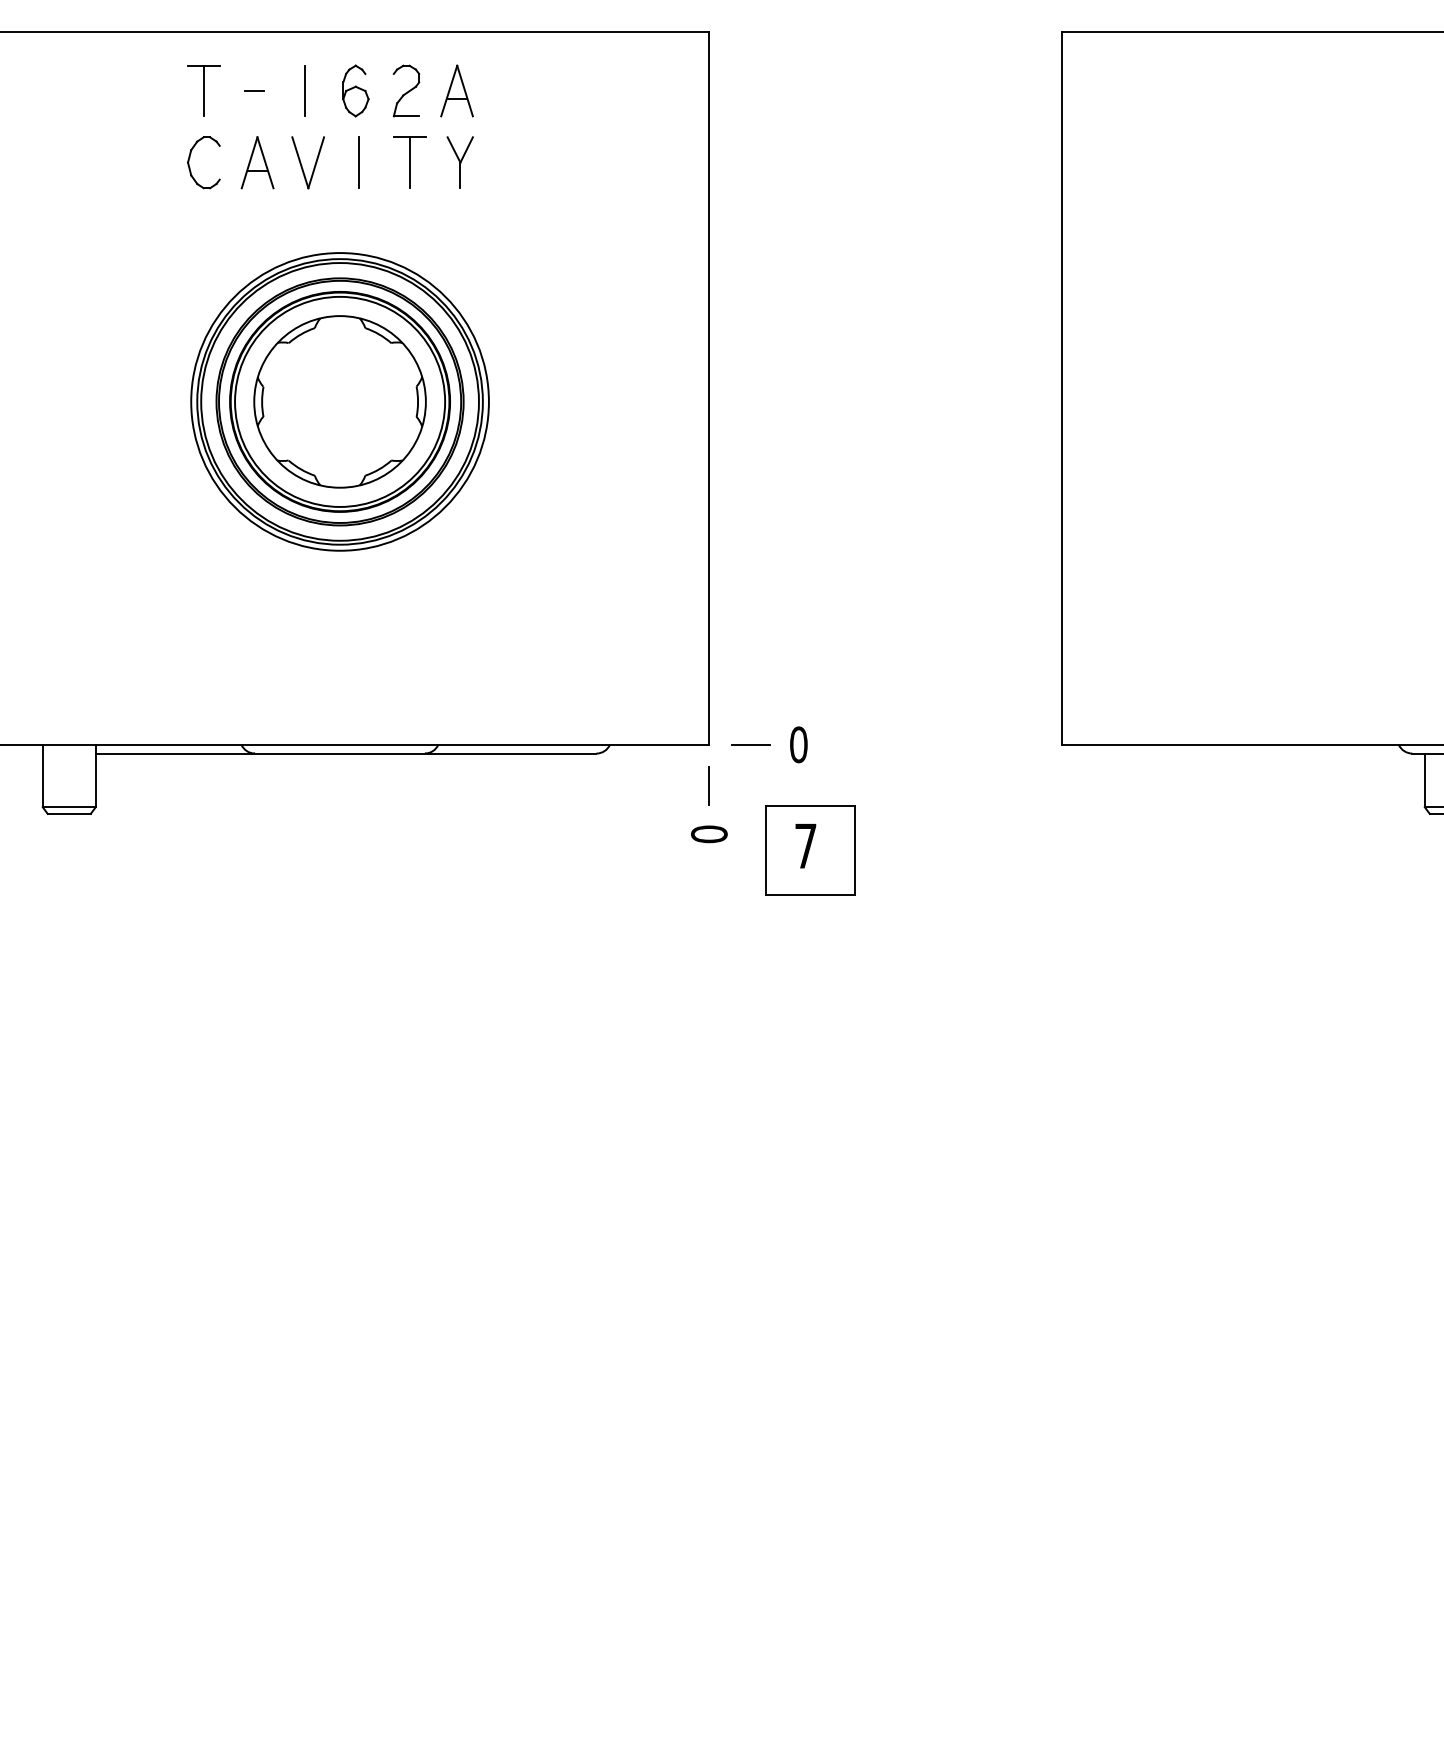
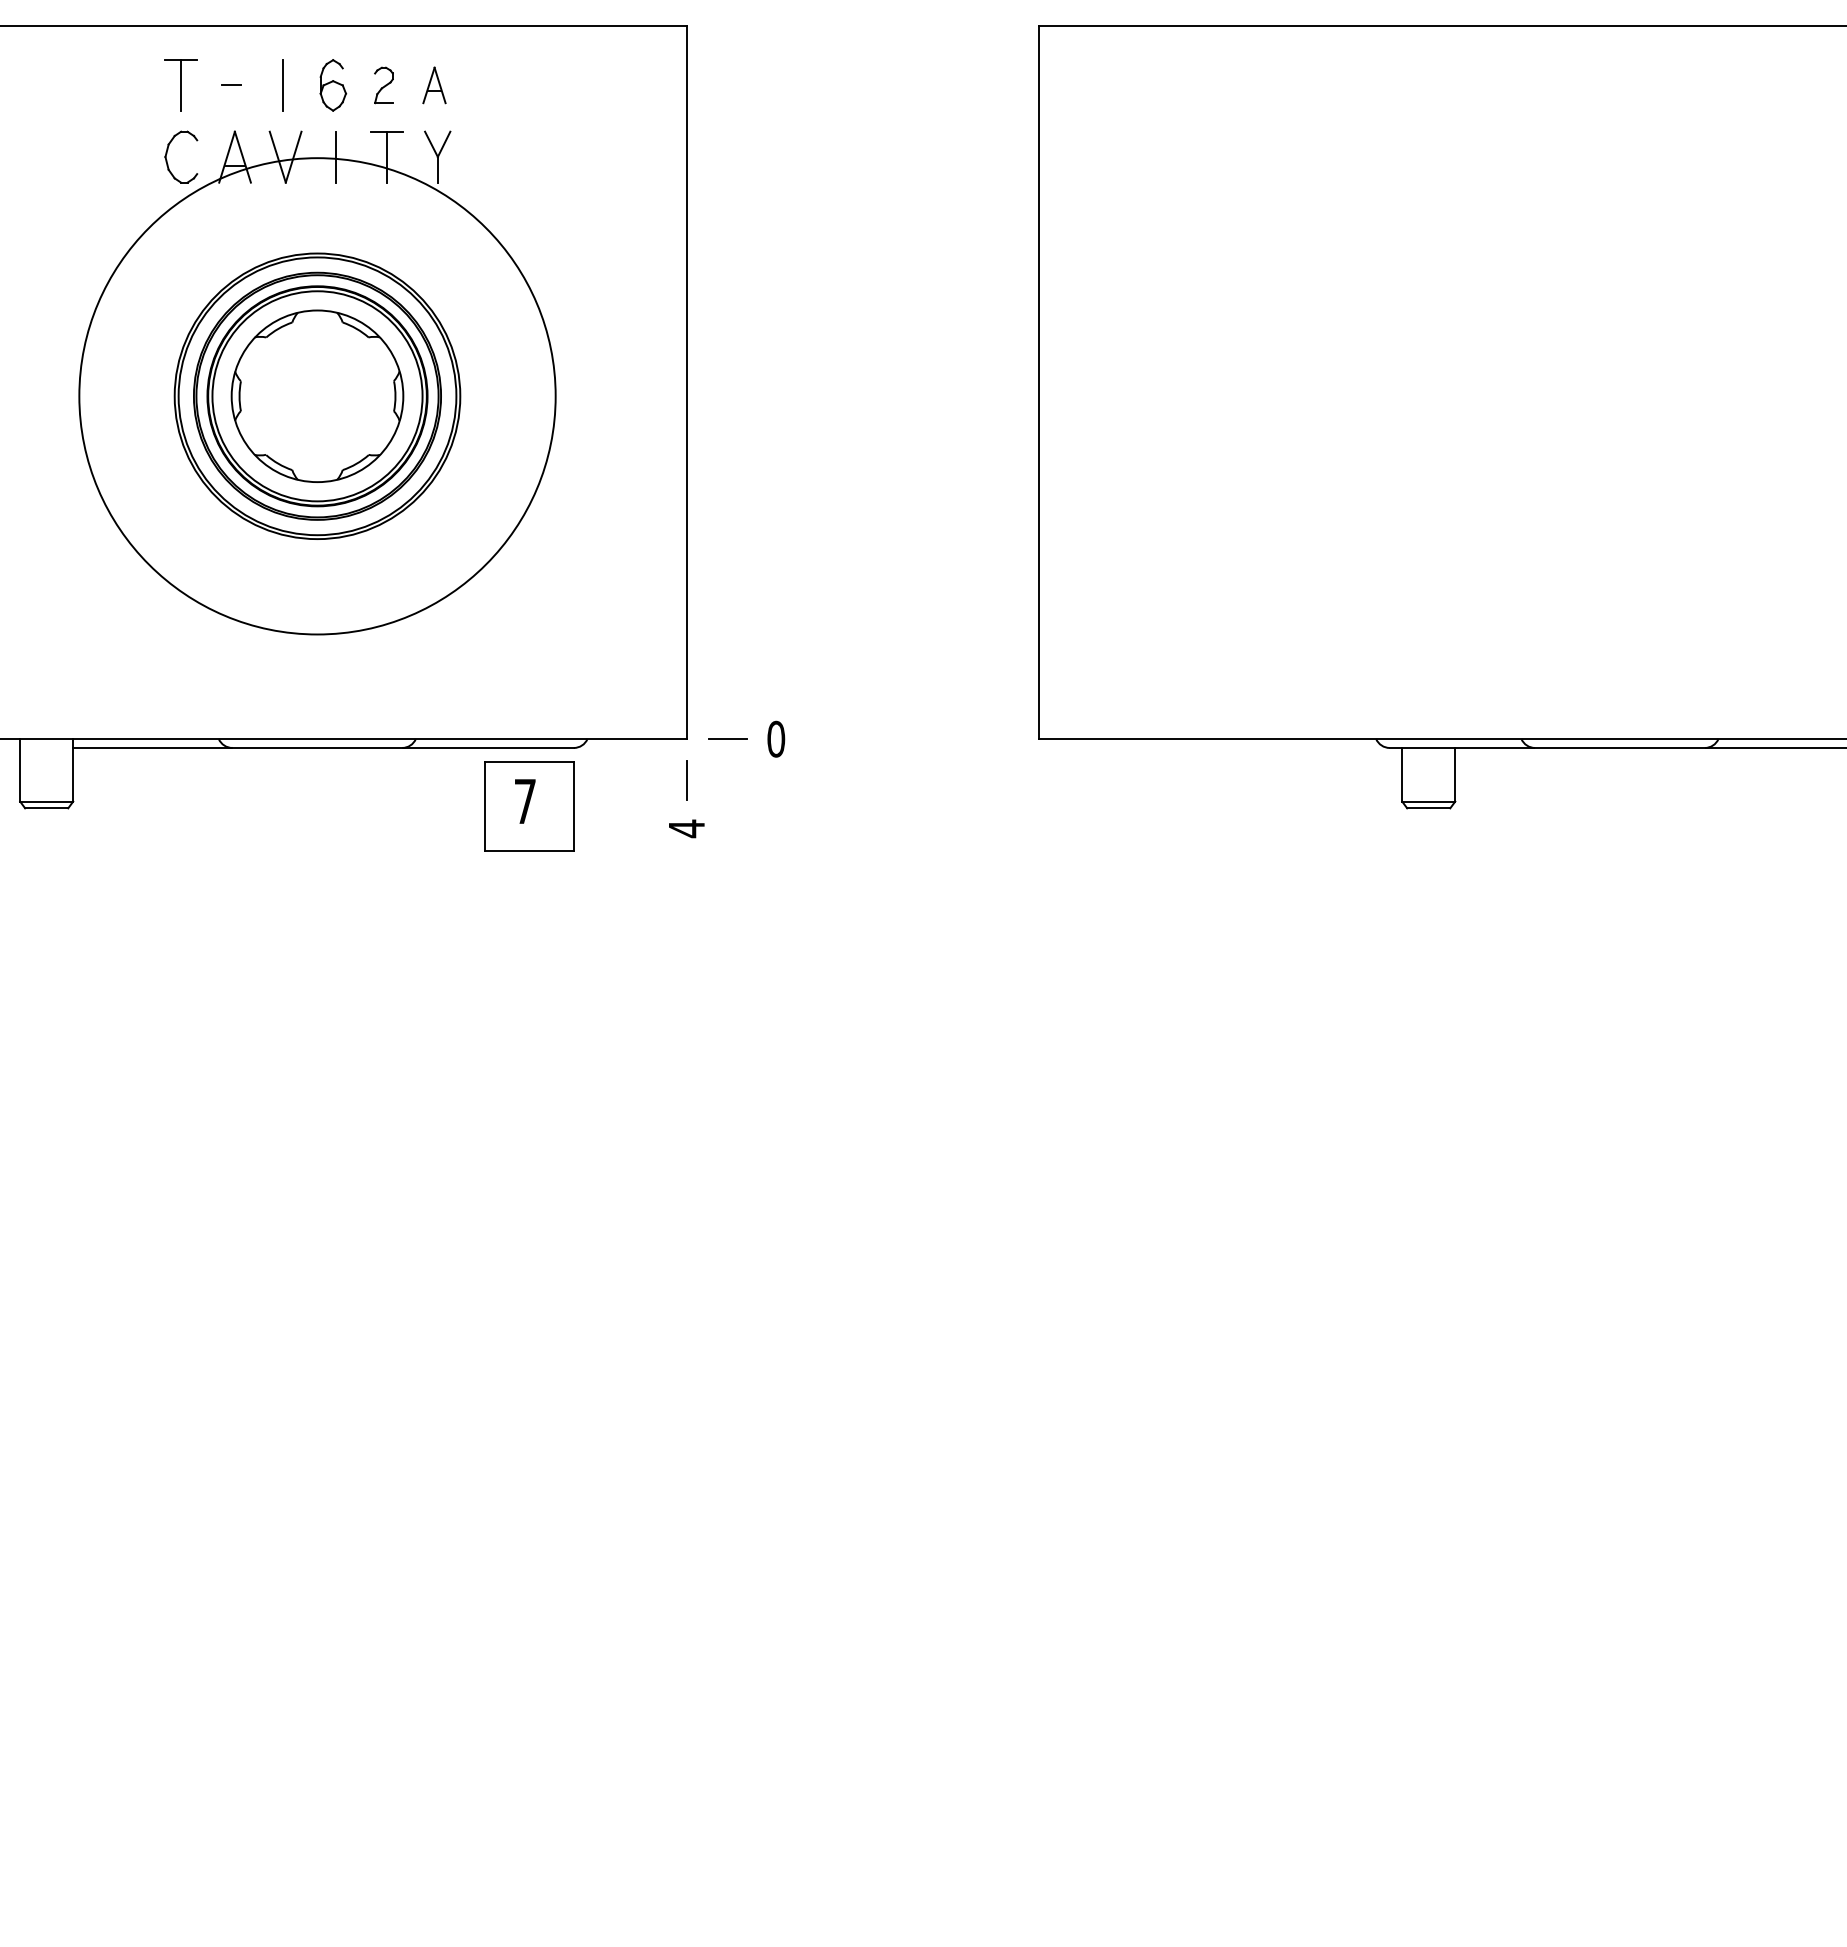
part: (406, 91) -> (383, 85), size x0.7
part: (457, 91) -> (434, 85), size x0.7
circle: (340, 402) -> (317, 396), size x1.6
text: (709, 834) -> (686, 828), 0 -> 4
part: (810, 851) -> (529, 806), moved

